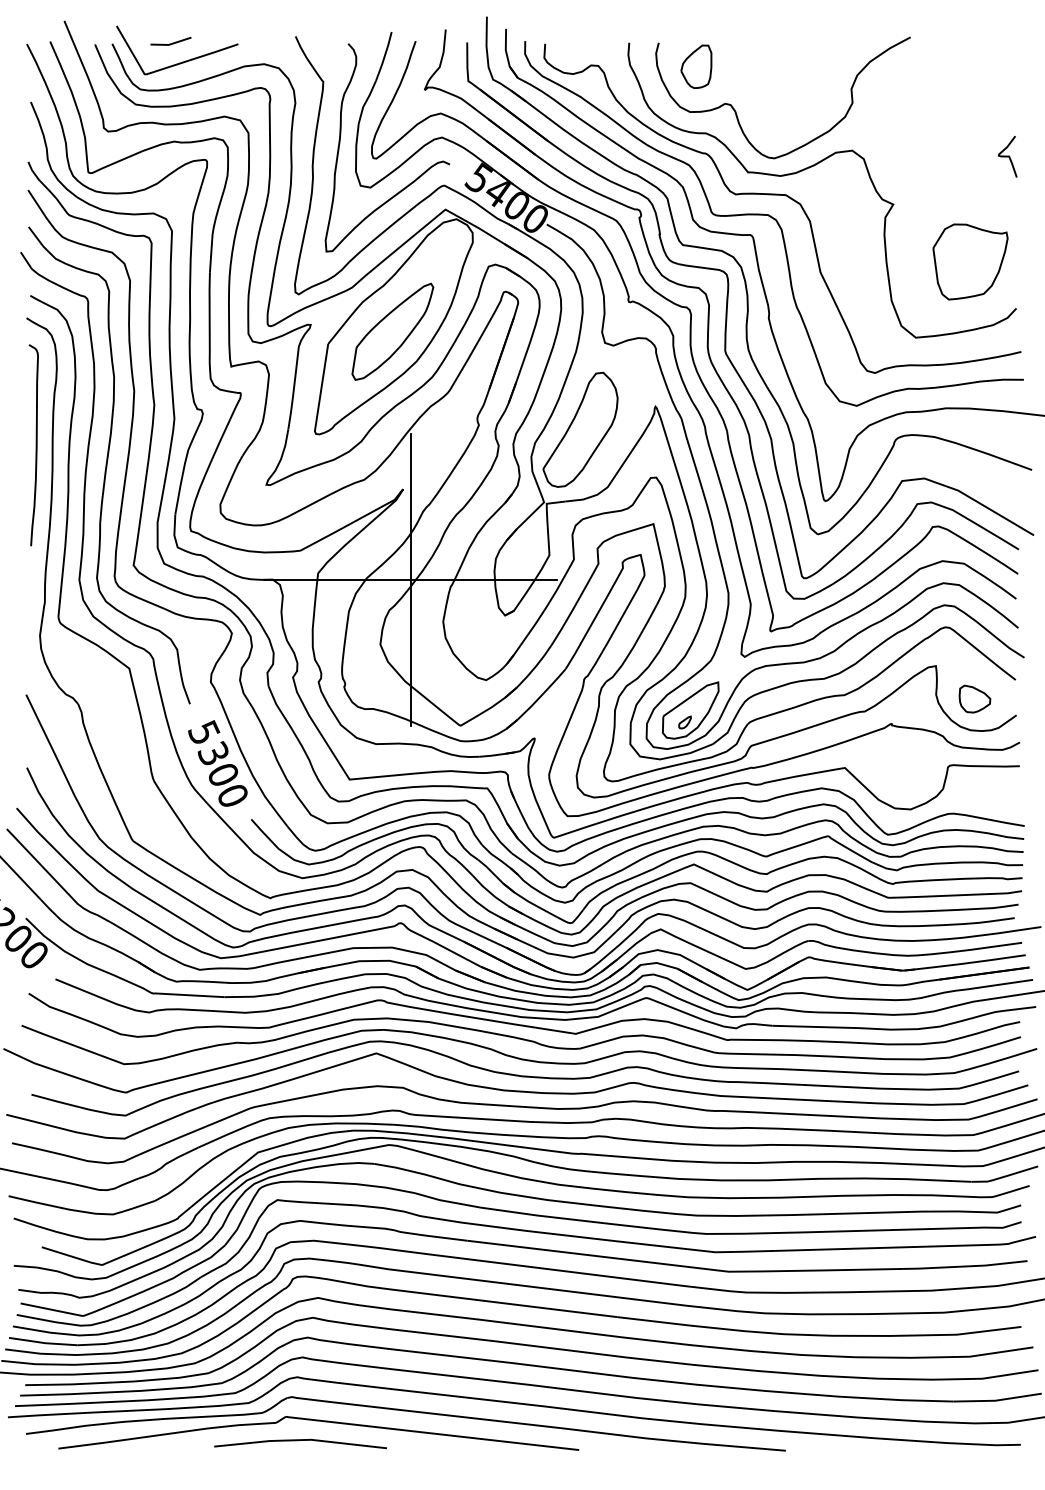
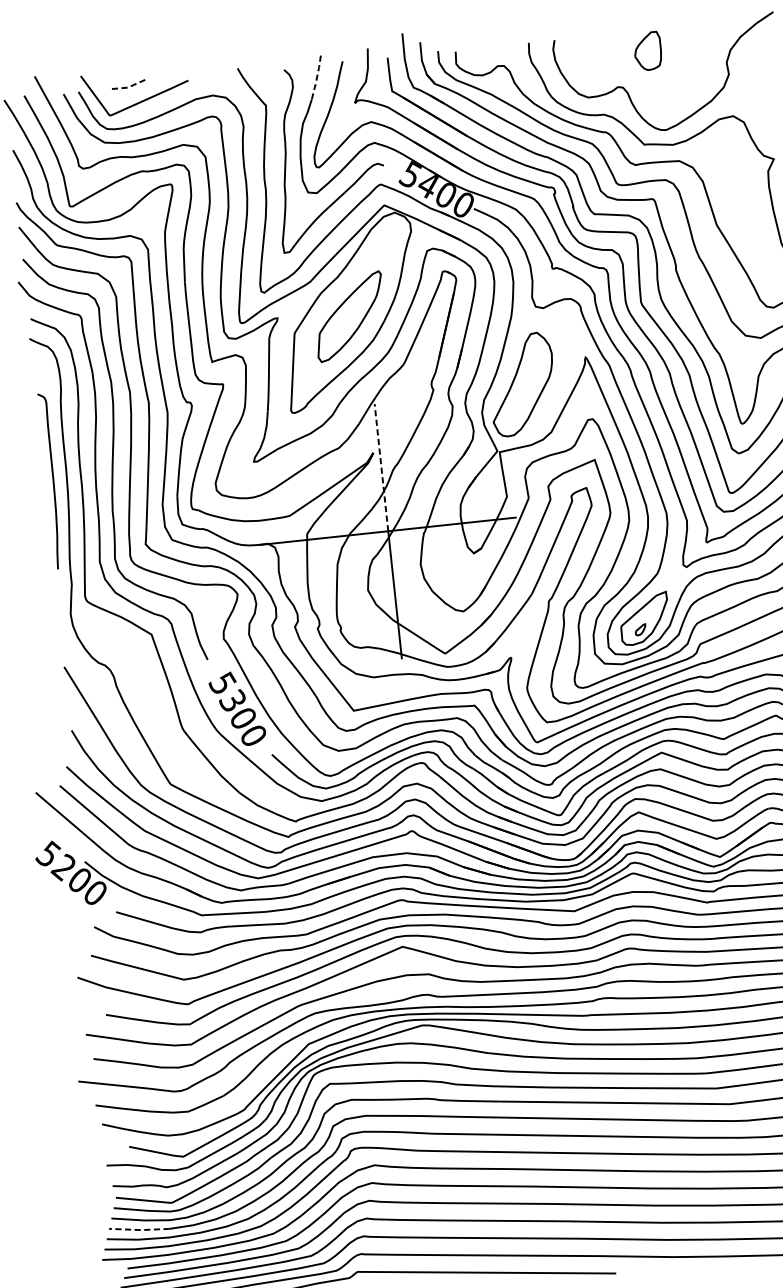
line: (170, 44) -> (129, 87), solid -> dashed
line: (384, 56) -> (316, 77), solid -> dashed
part: (696, 66) -> (647, 51), moved
curve: (35, 445) -> (52, 481), moved
line: (410, 507) -> (381, 468), solid -> dashed
line: (43, 1342) -> (139, 1229), solid -> dashed

